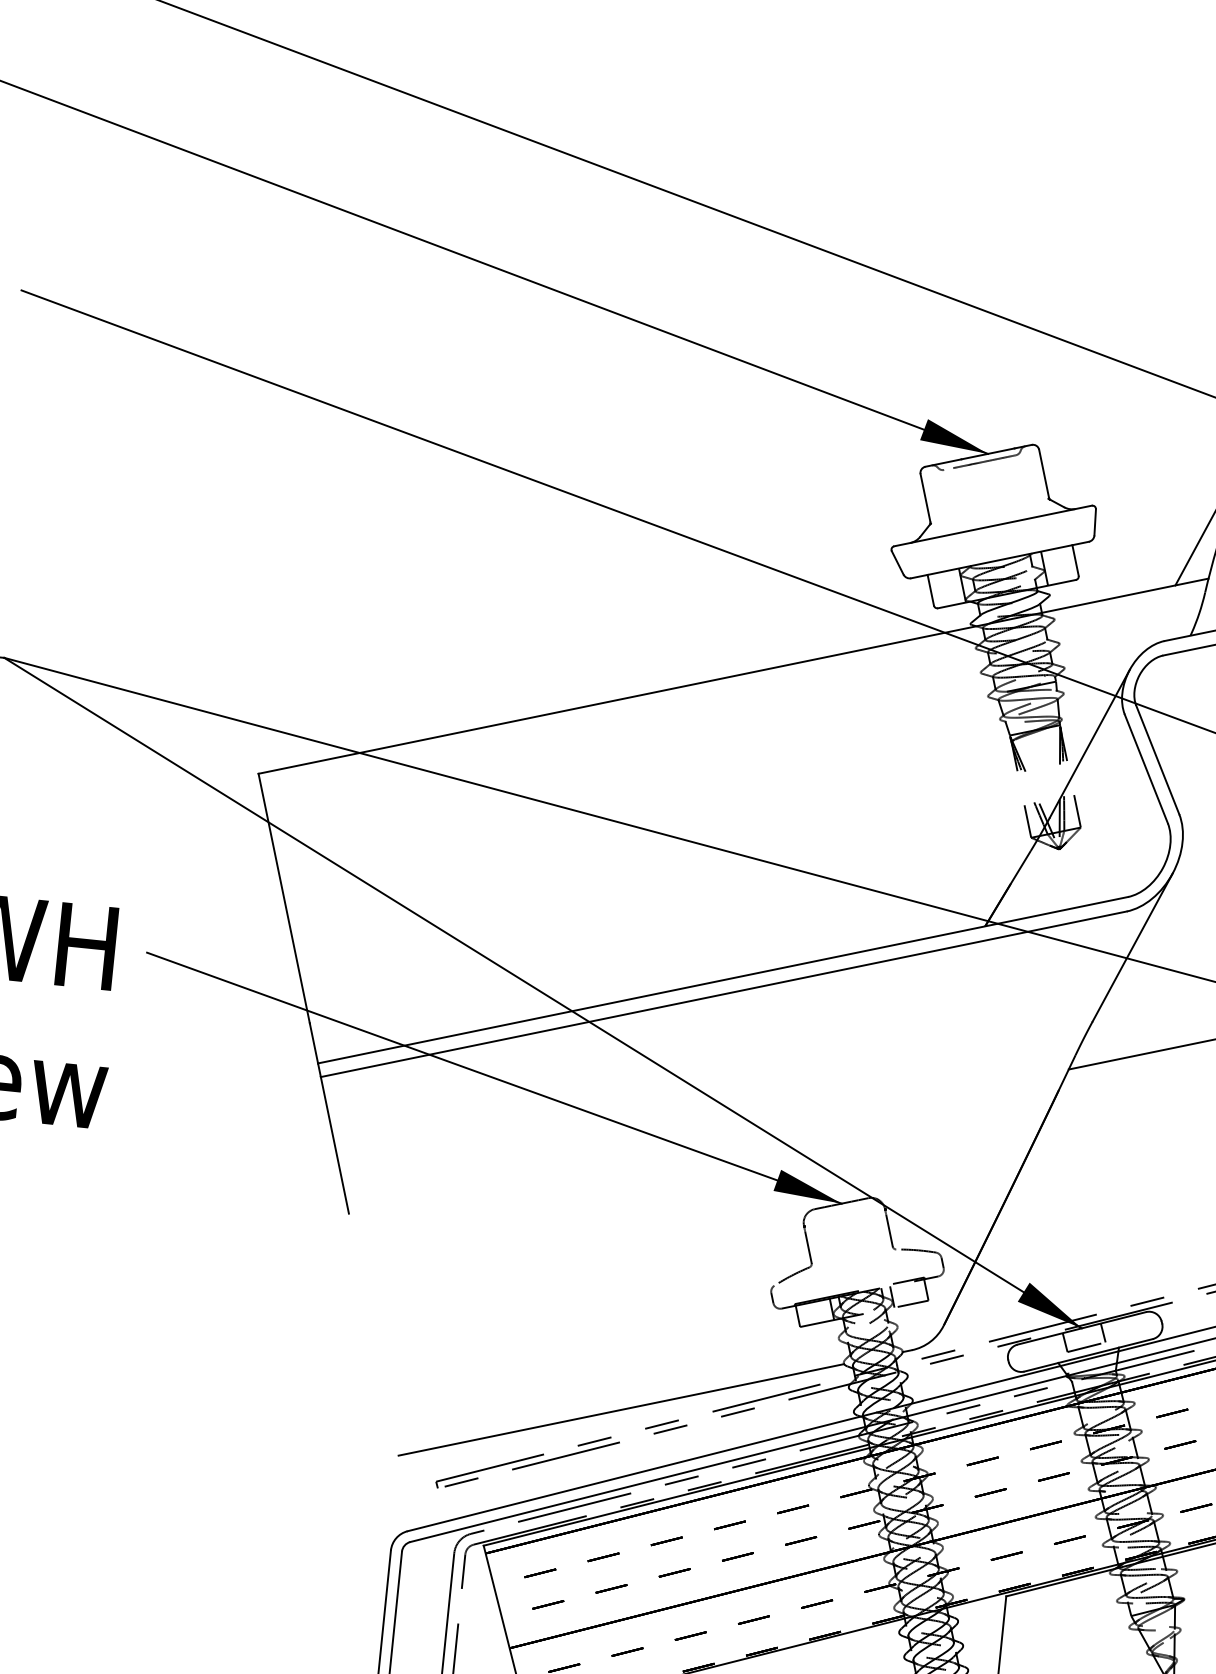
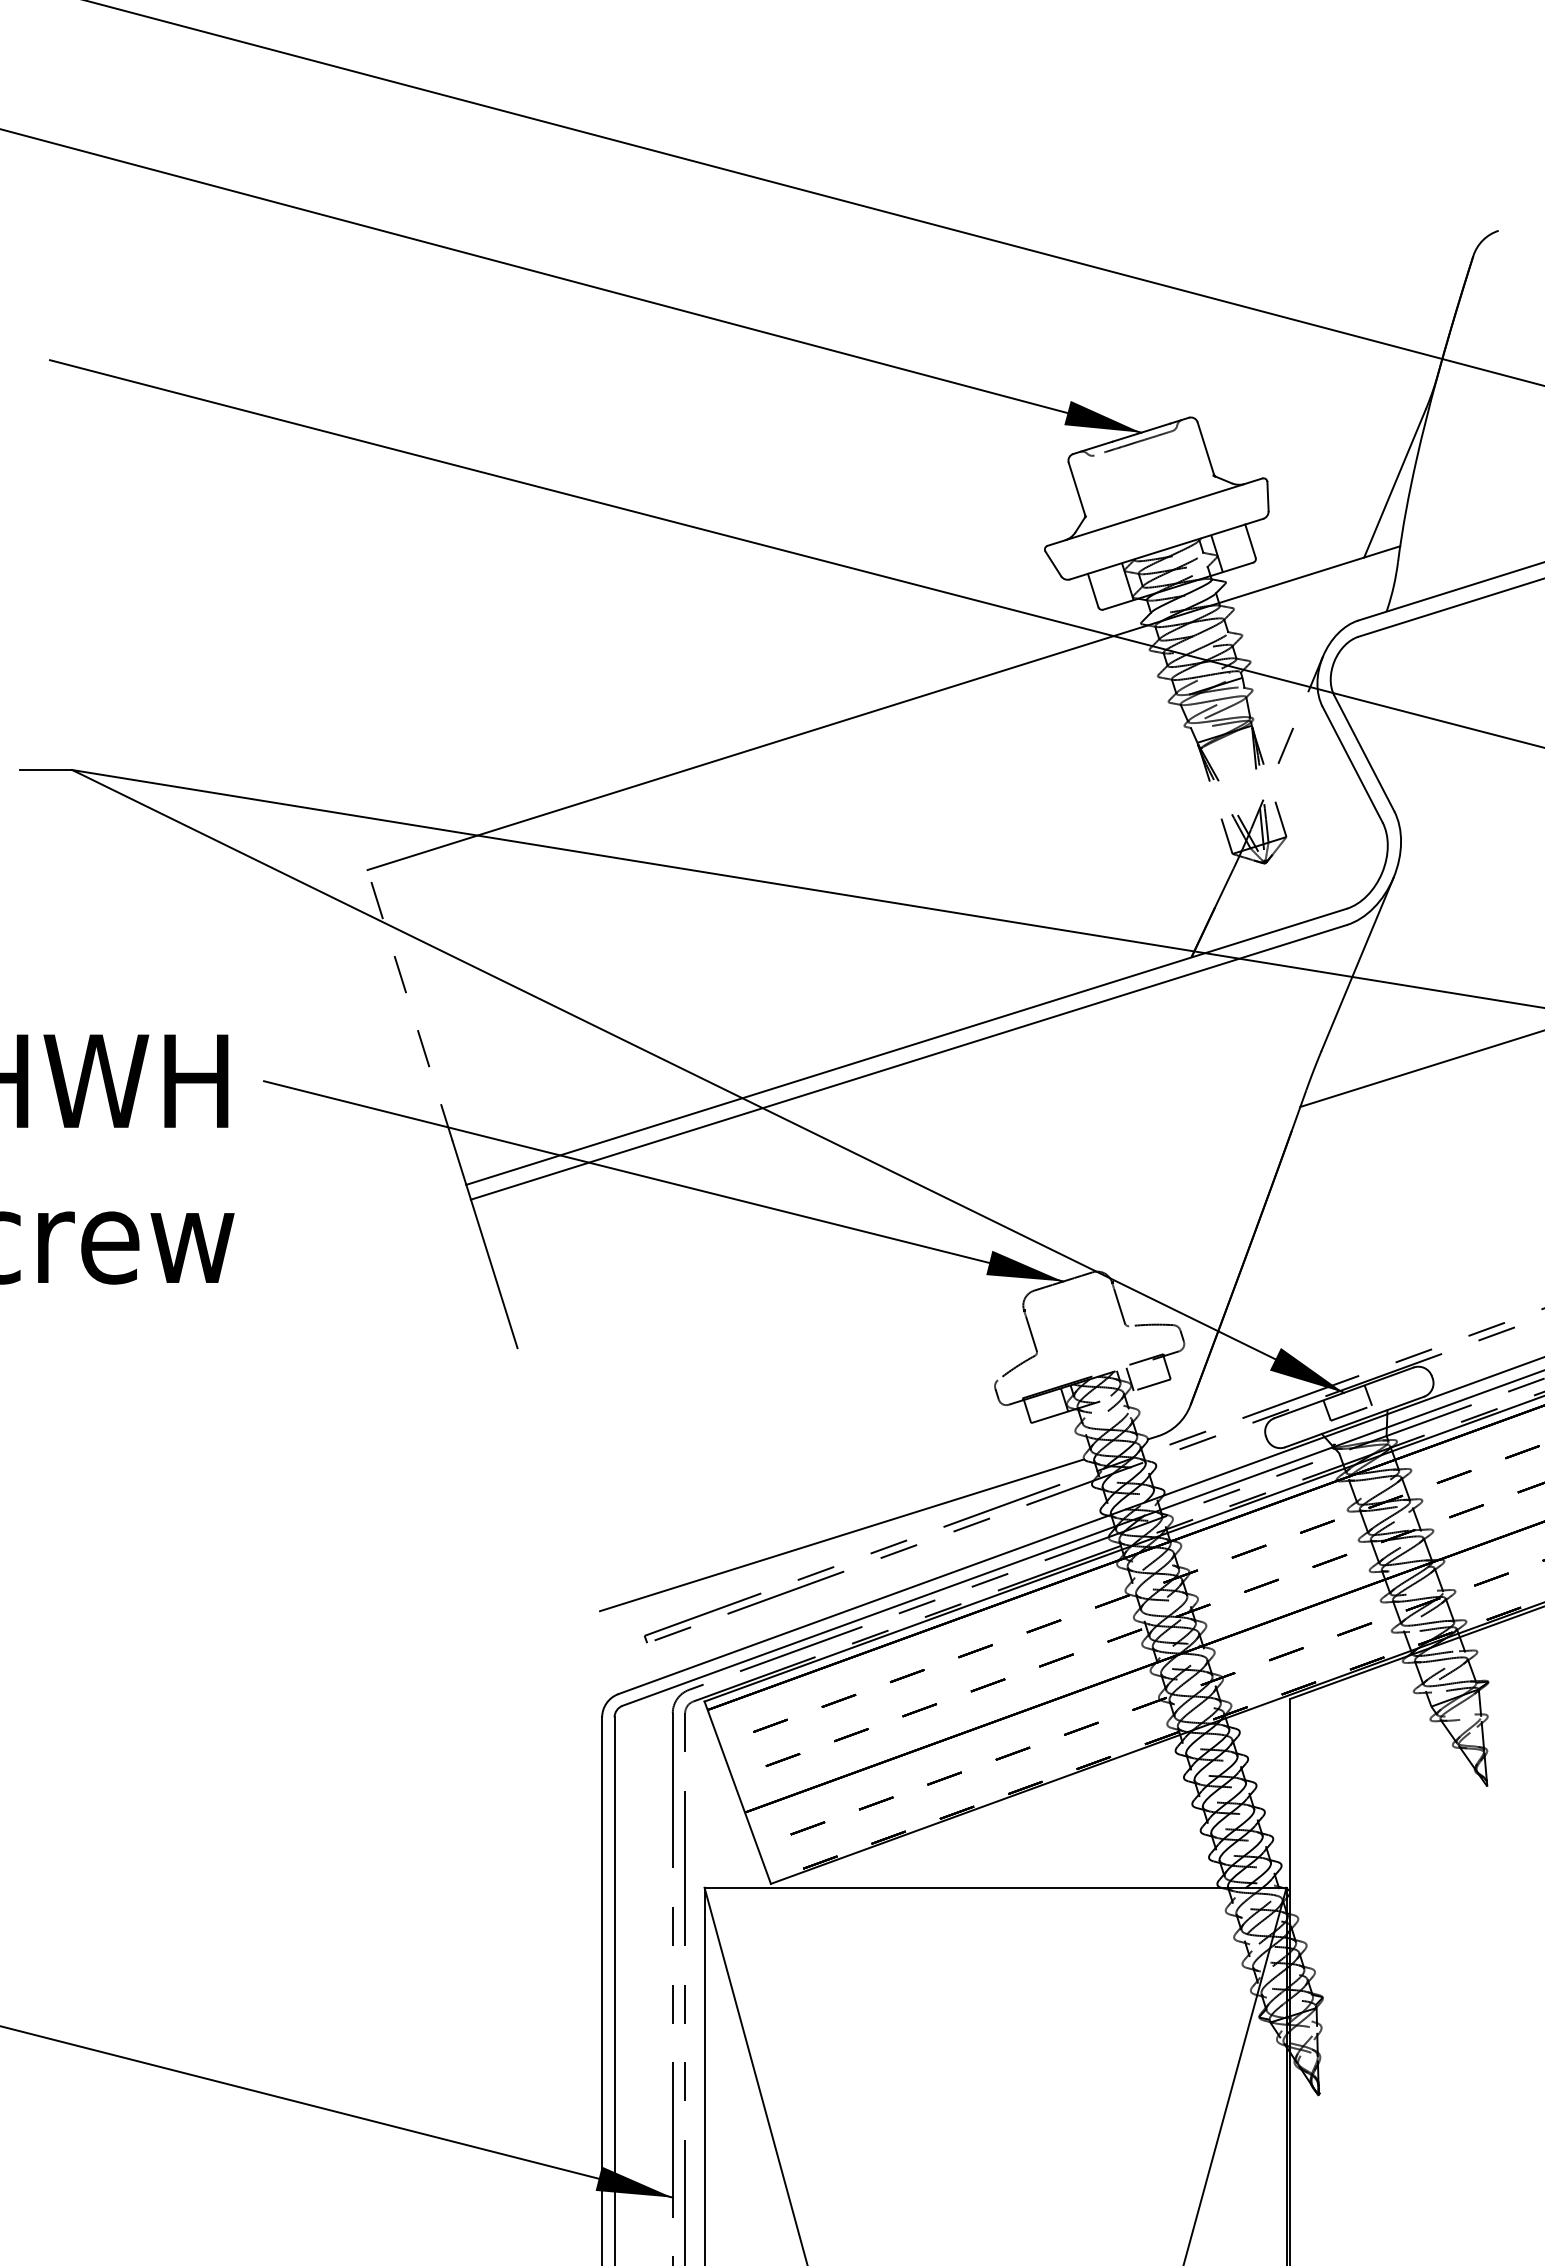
line: (1090, 743) -> (1287, 742), solid -> dashed
line: (283, 898) -> (409, 1005), solid -> dashed

